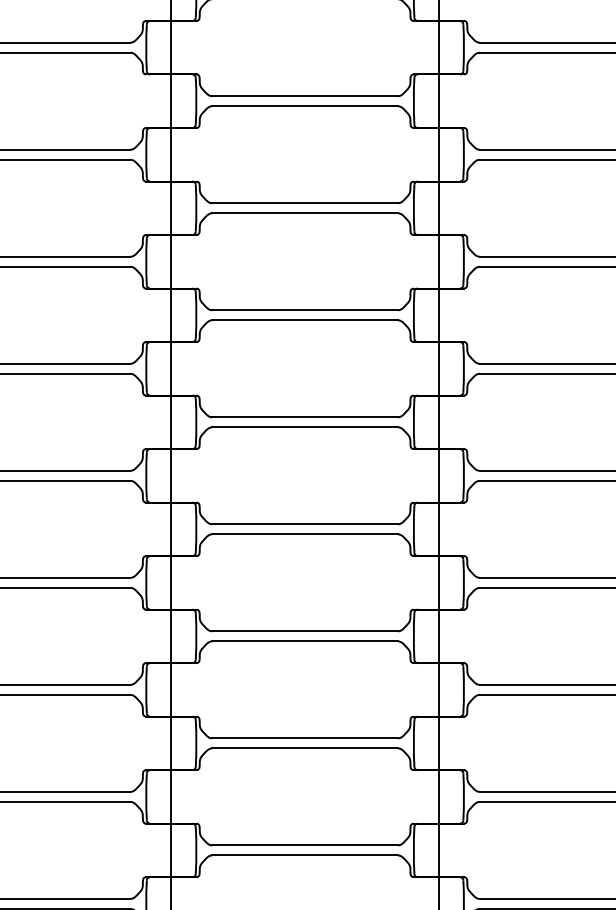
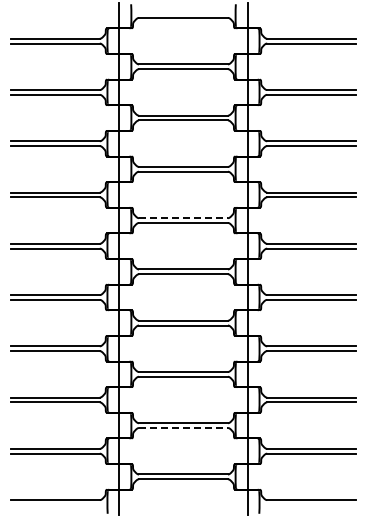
line: (305, 417) -> (183, 218), solid -> dashed
line: (305, 856) -> (183, 428), solid -> dashed

